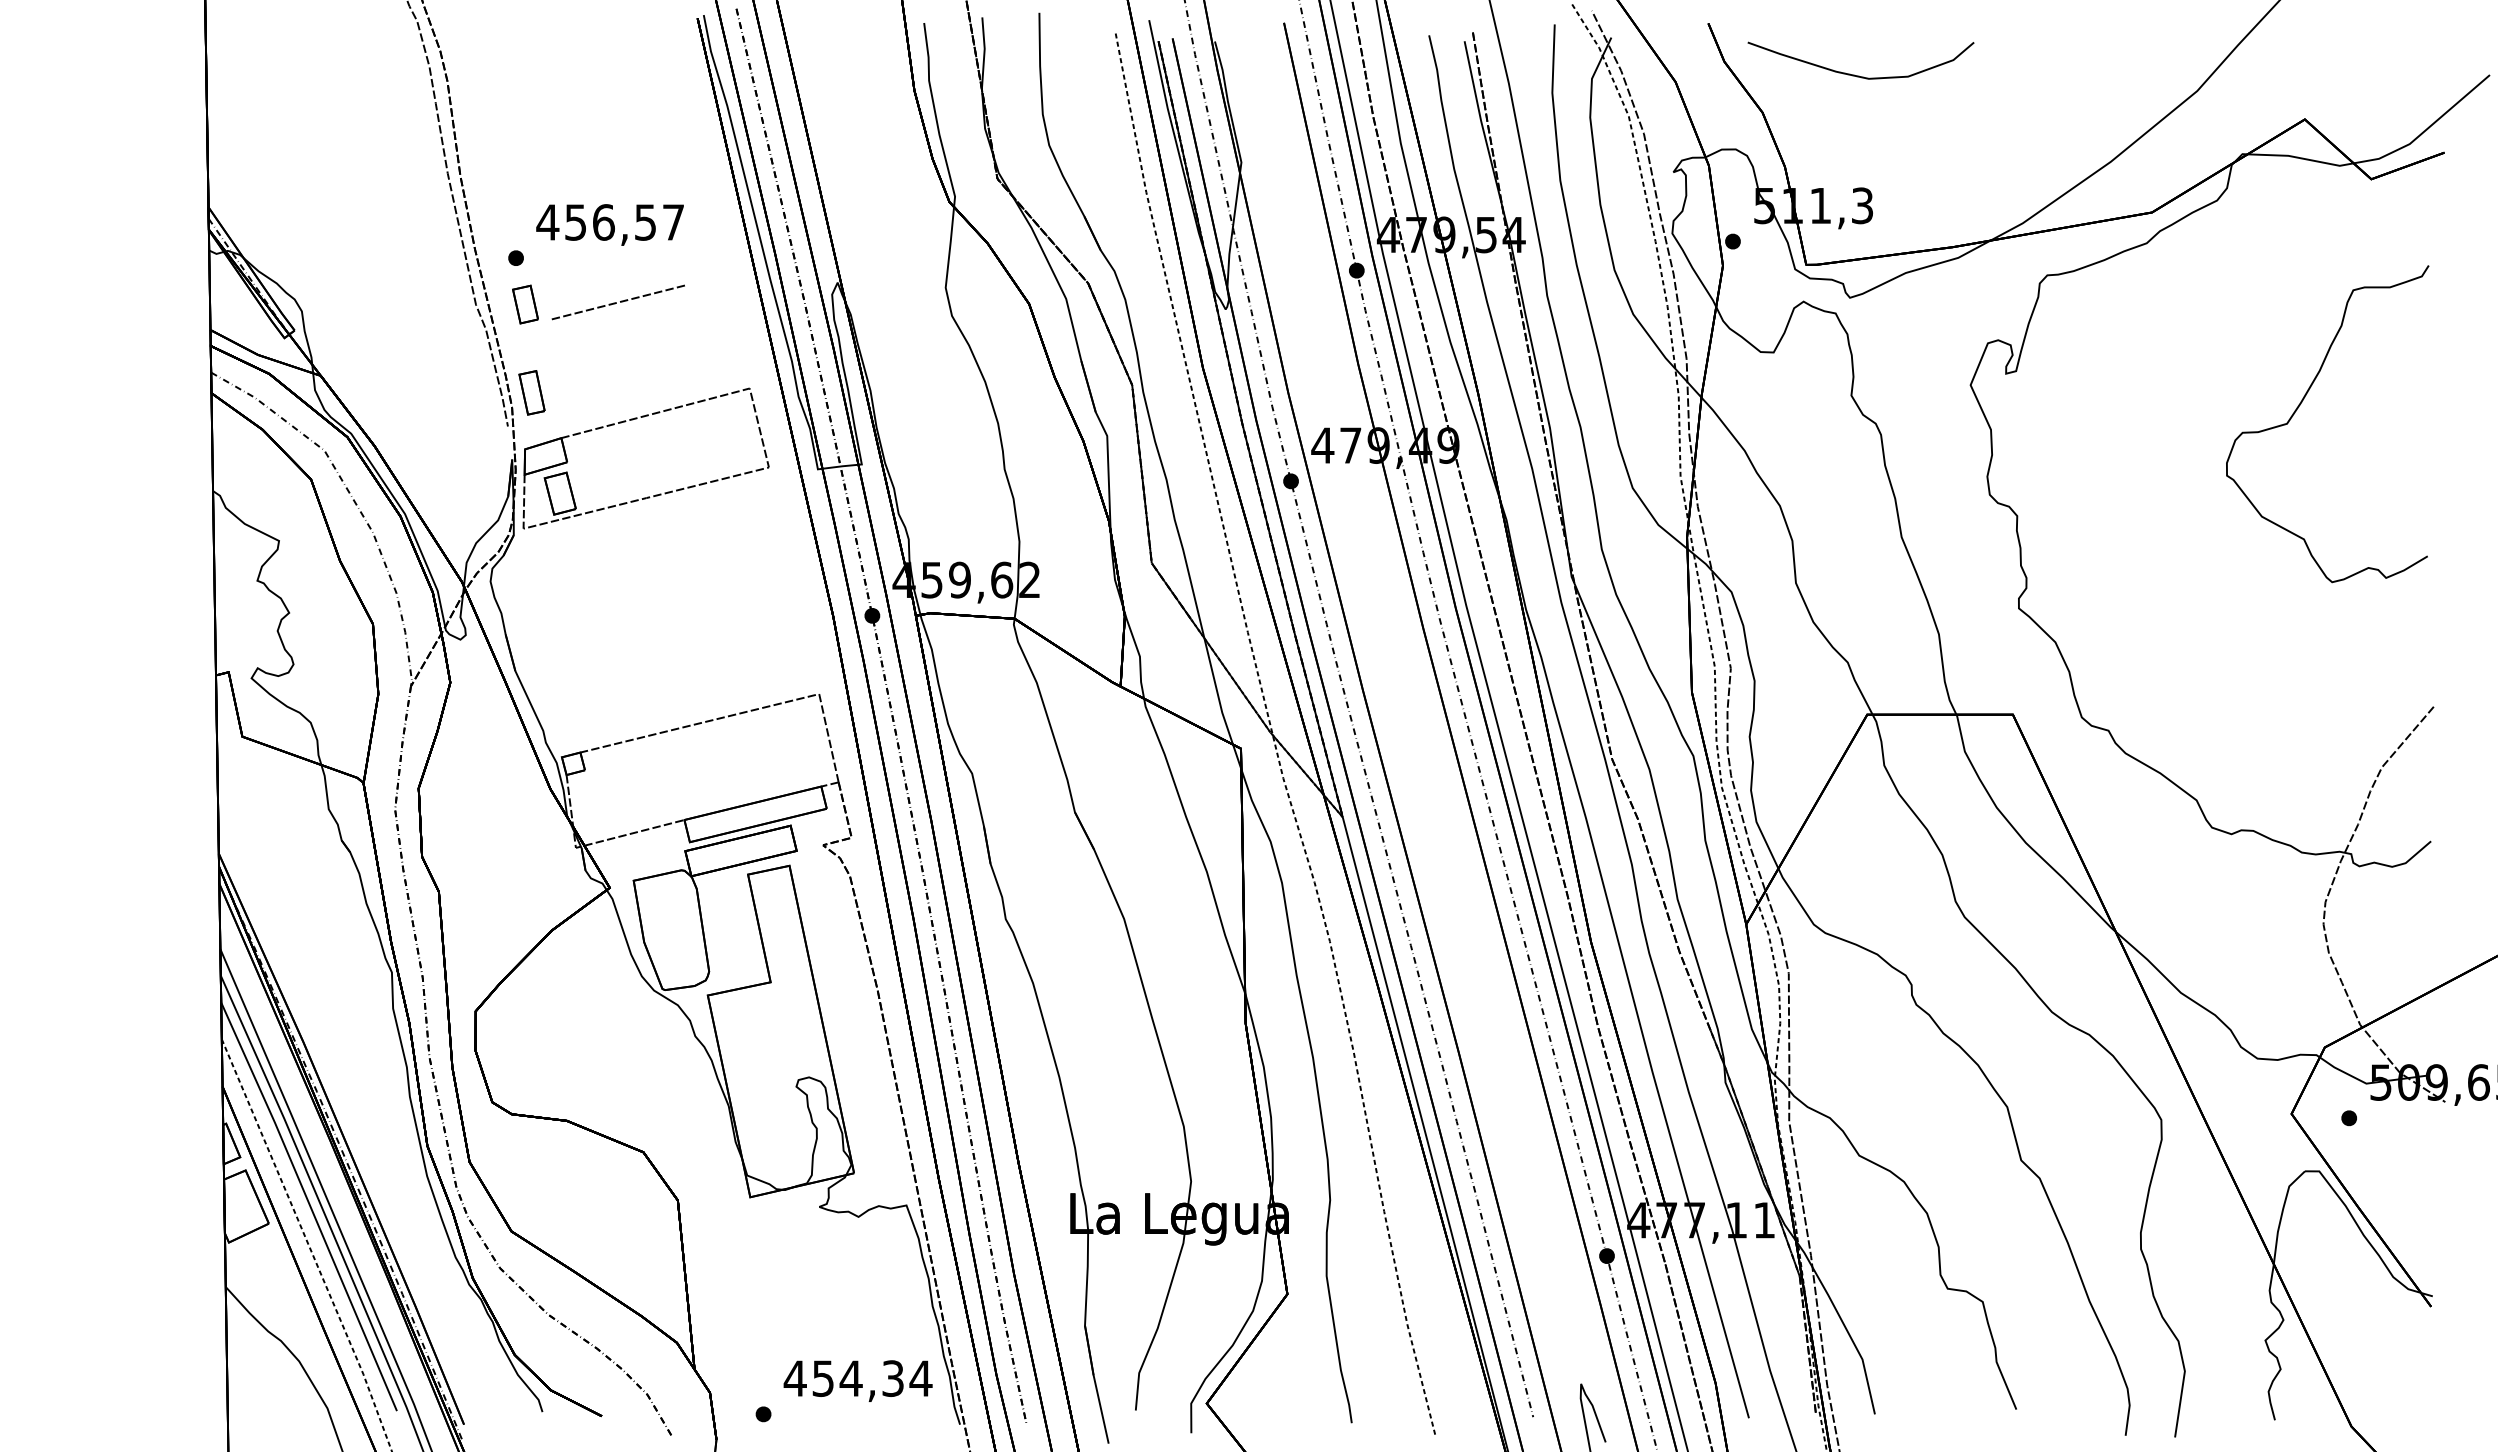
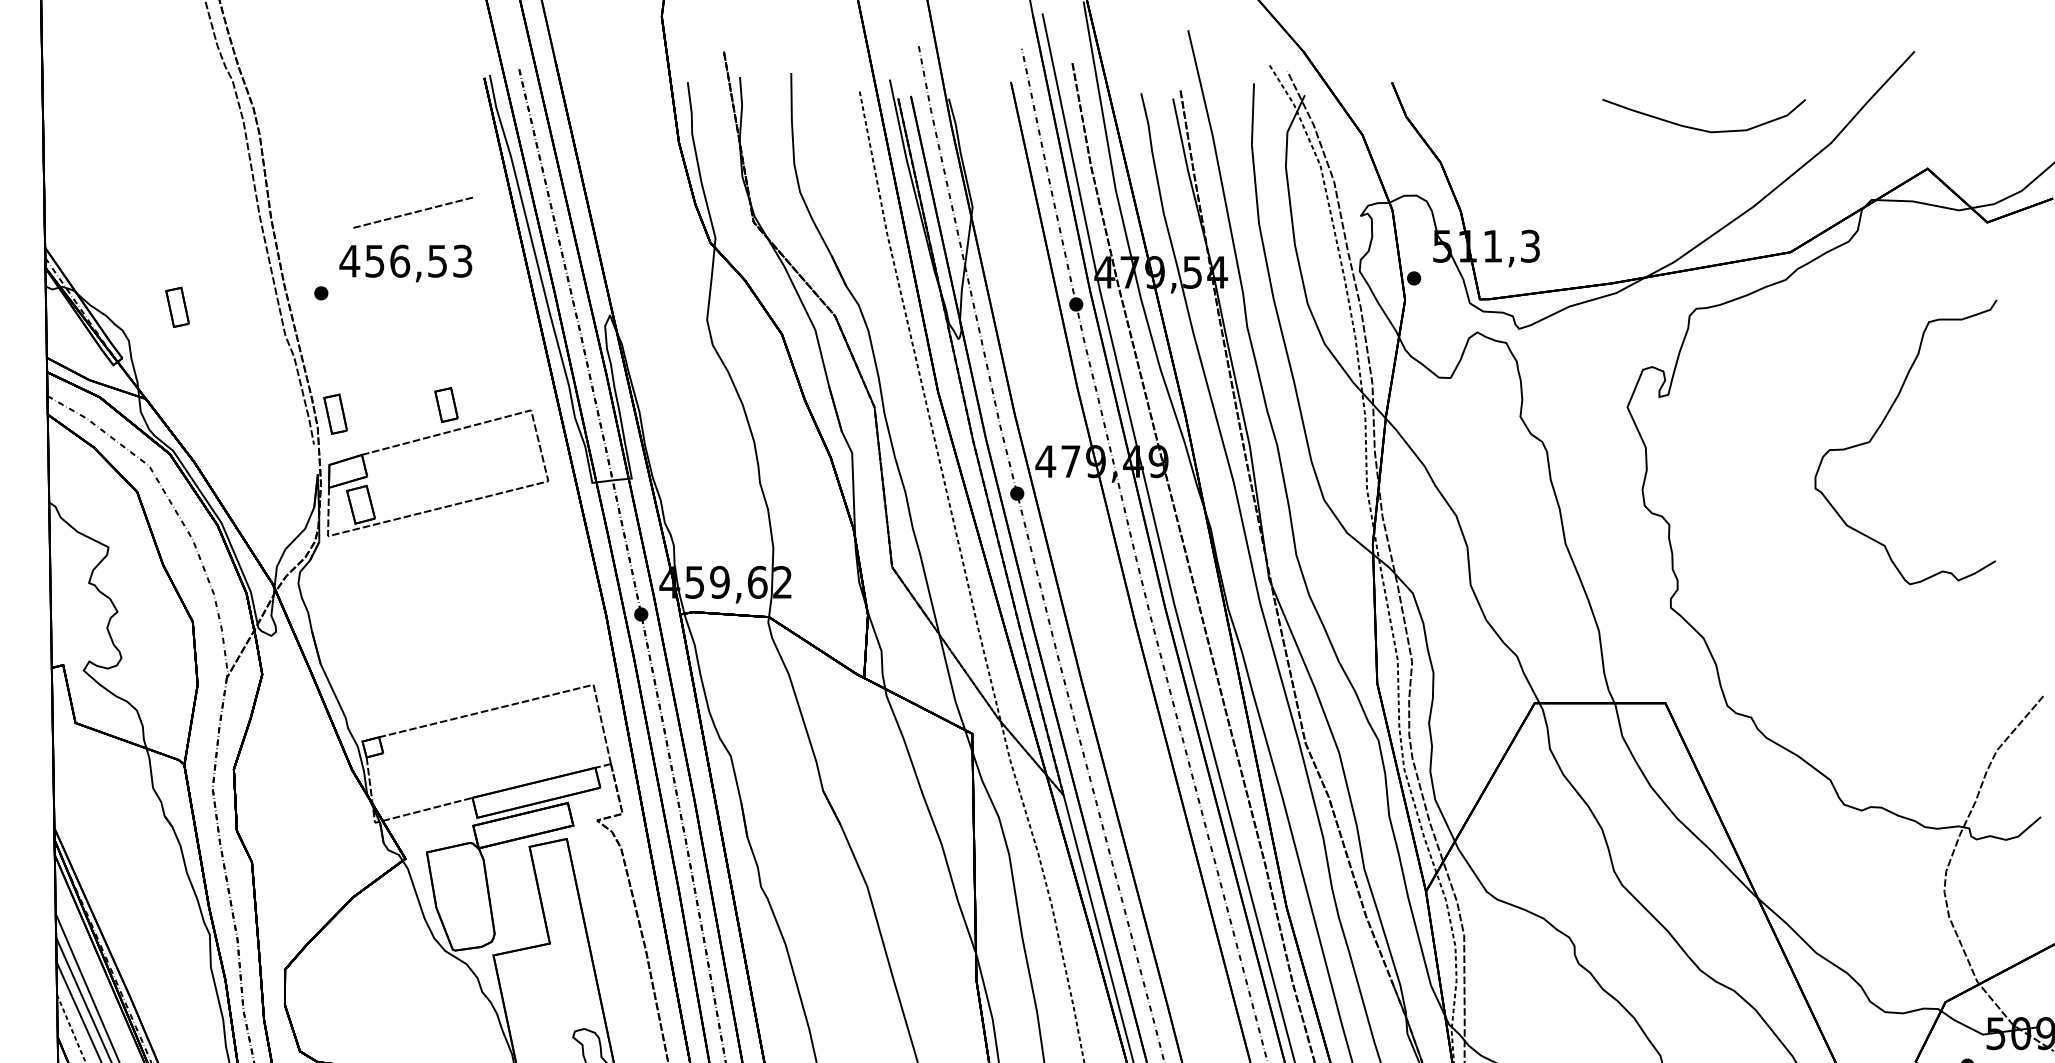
curve: (1859, 75) -> (1702, 129), moved
text: (673, 222) -> (462, 261), 456,57 -> 456,53
part: (355, 273) -> (177, 307), added
line: (616, 302) -> (411, 212), moved
part: (525, 304) -> (446, 404), moved
curve: (2300, 405) -> (1881, 425), moved

